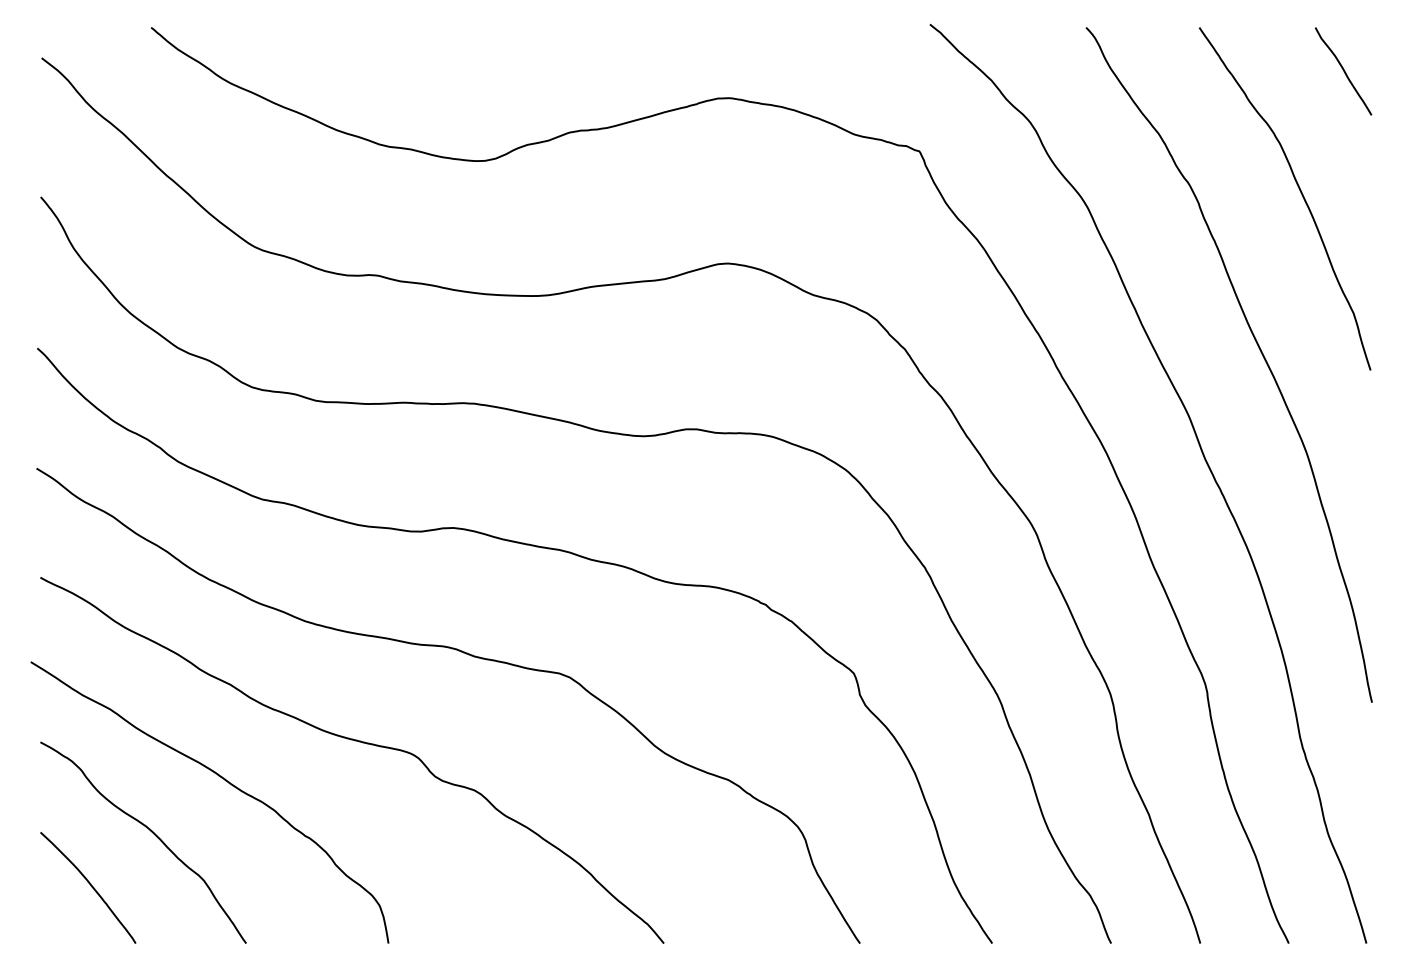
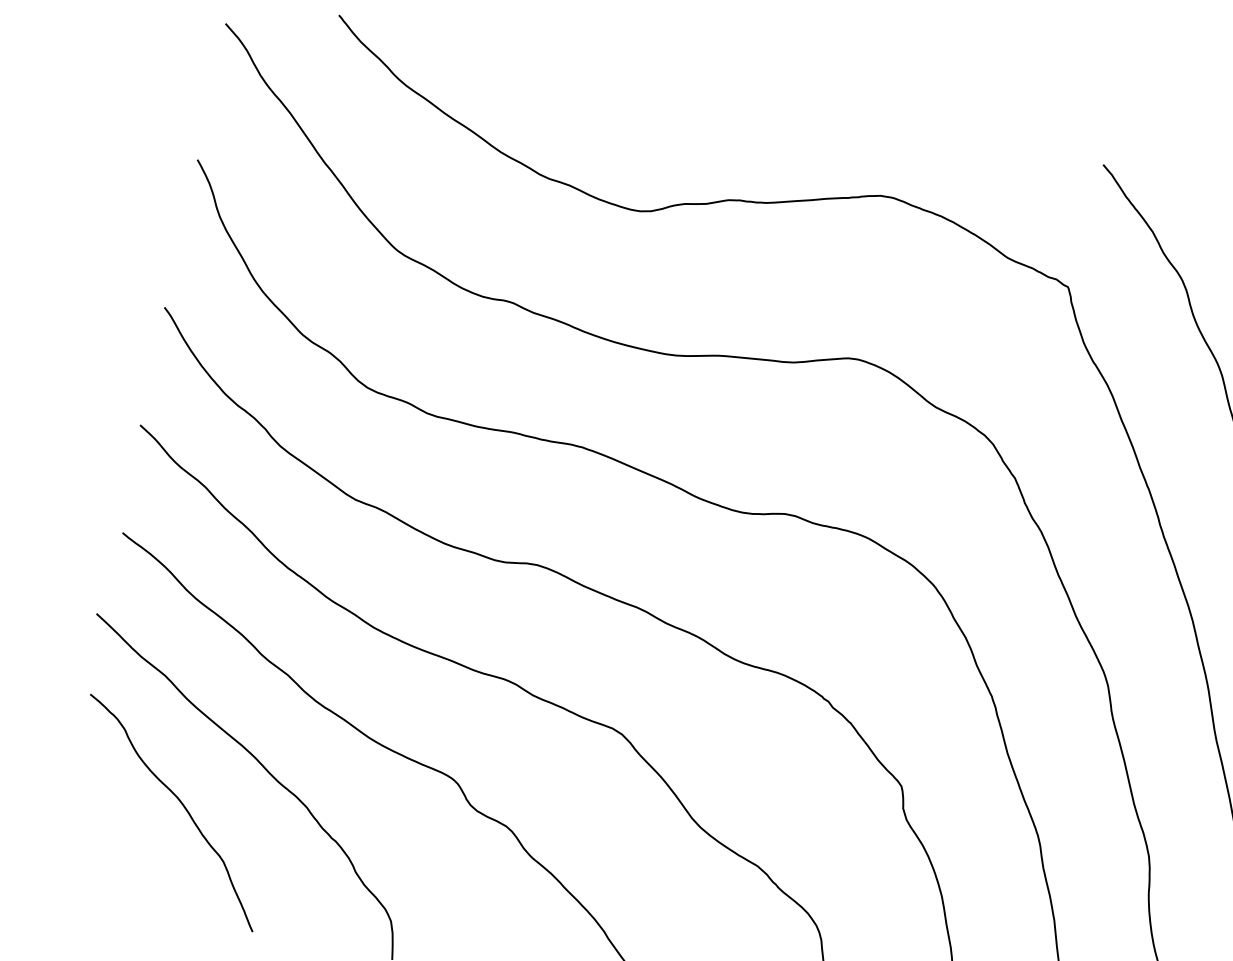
curve: (90, 886) -> (111, 845), removed

